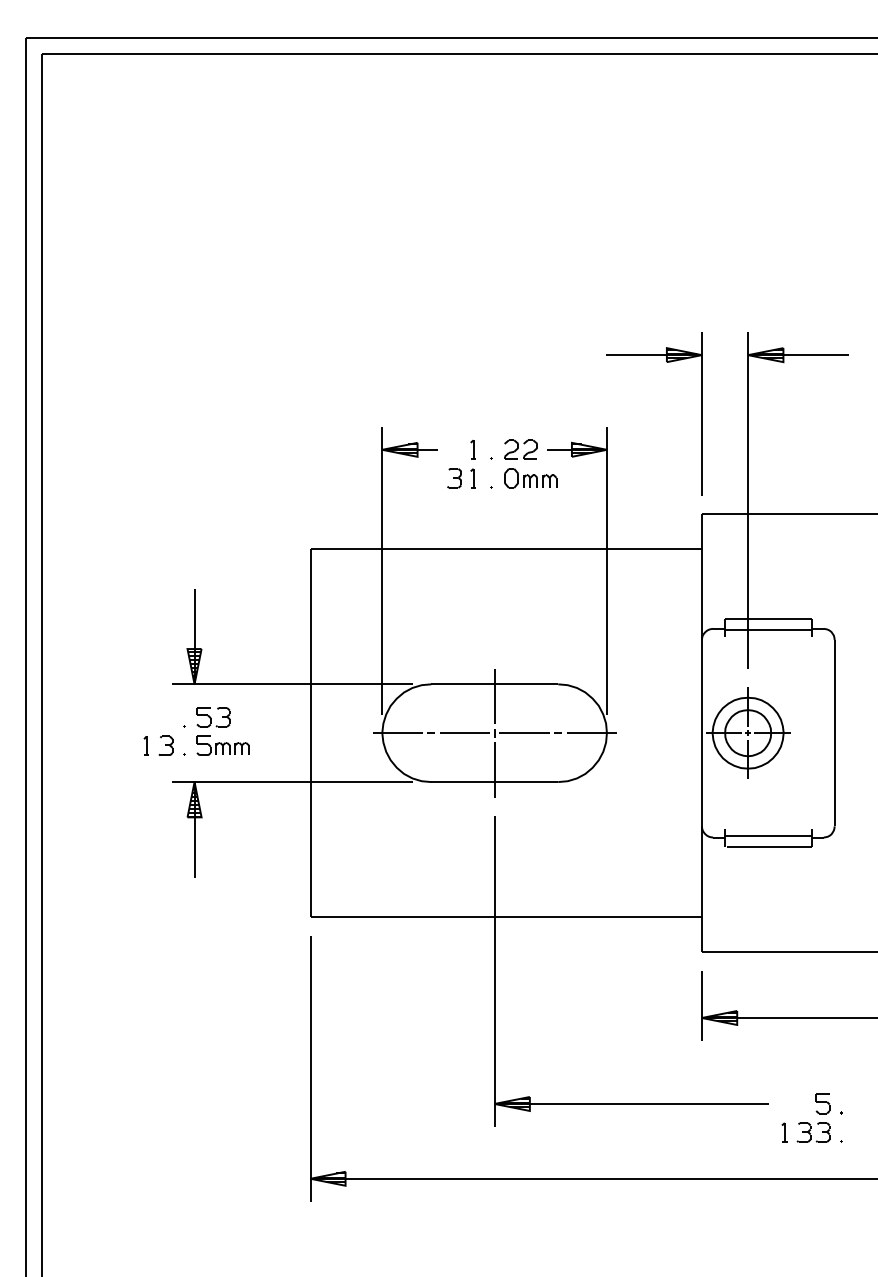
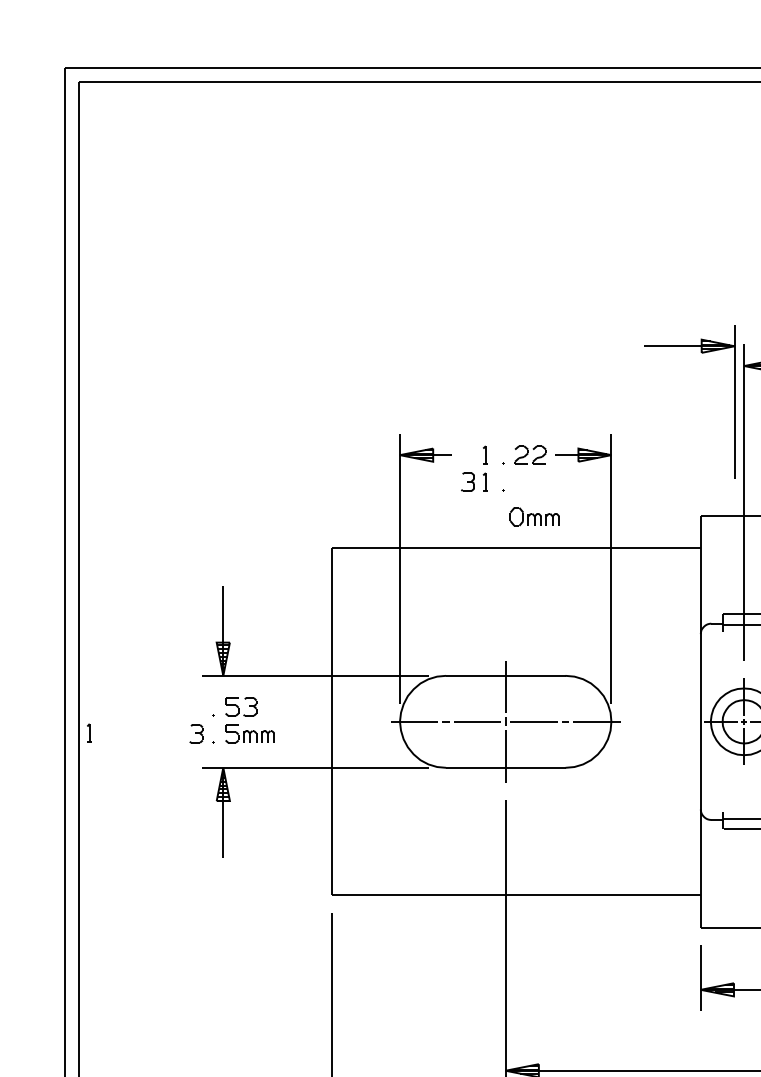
part: (701, 413) -> (734, 401), moved
part: (530, 478) -> (534, 516), moved
part: (145, 745) -> (88, 732), moved

